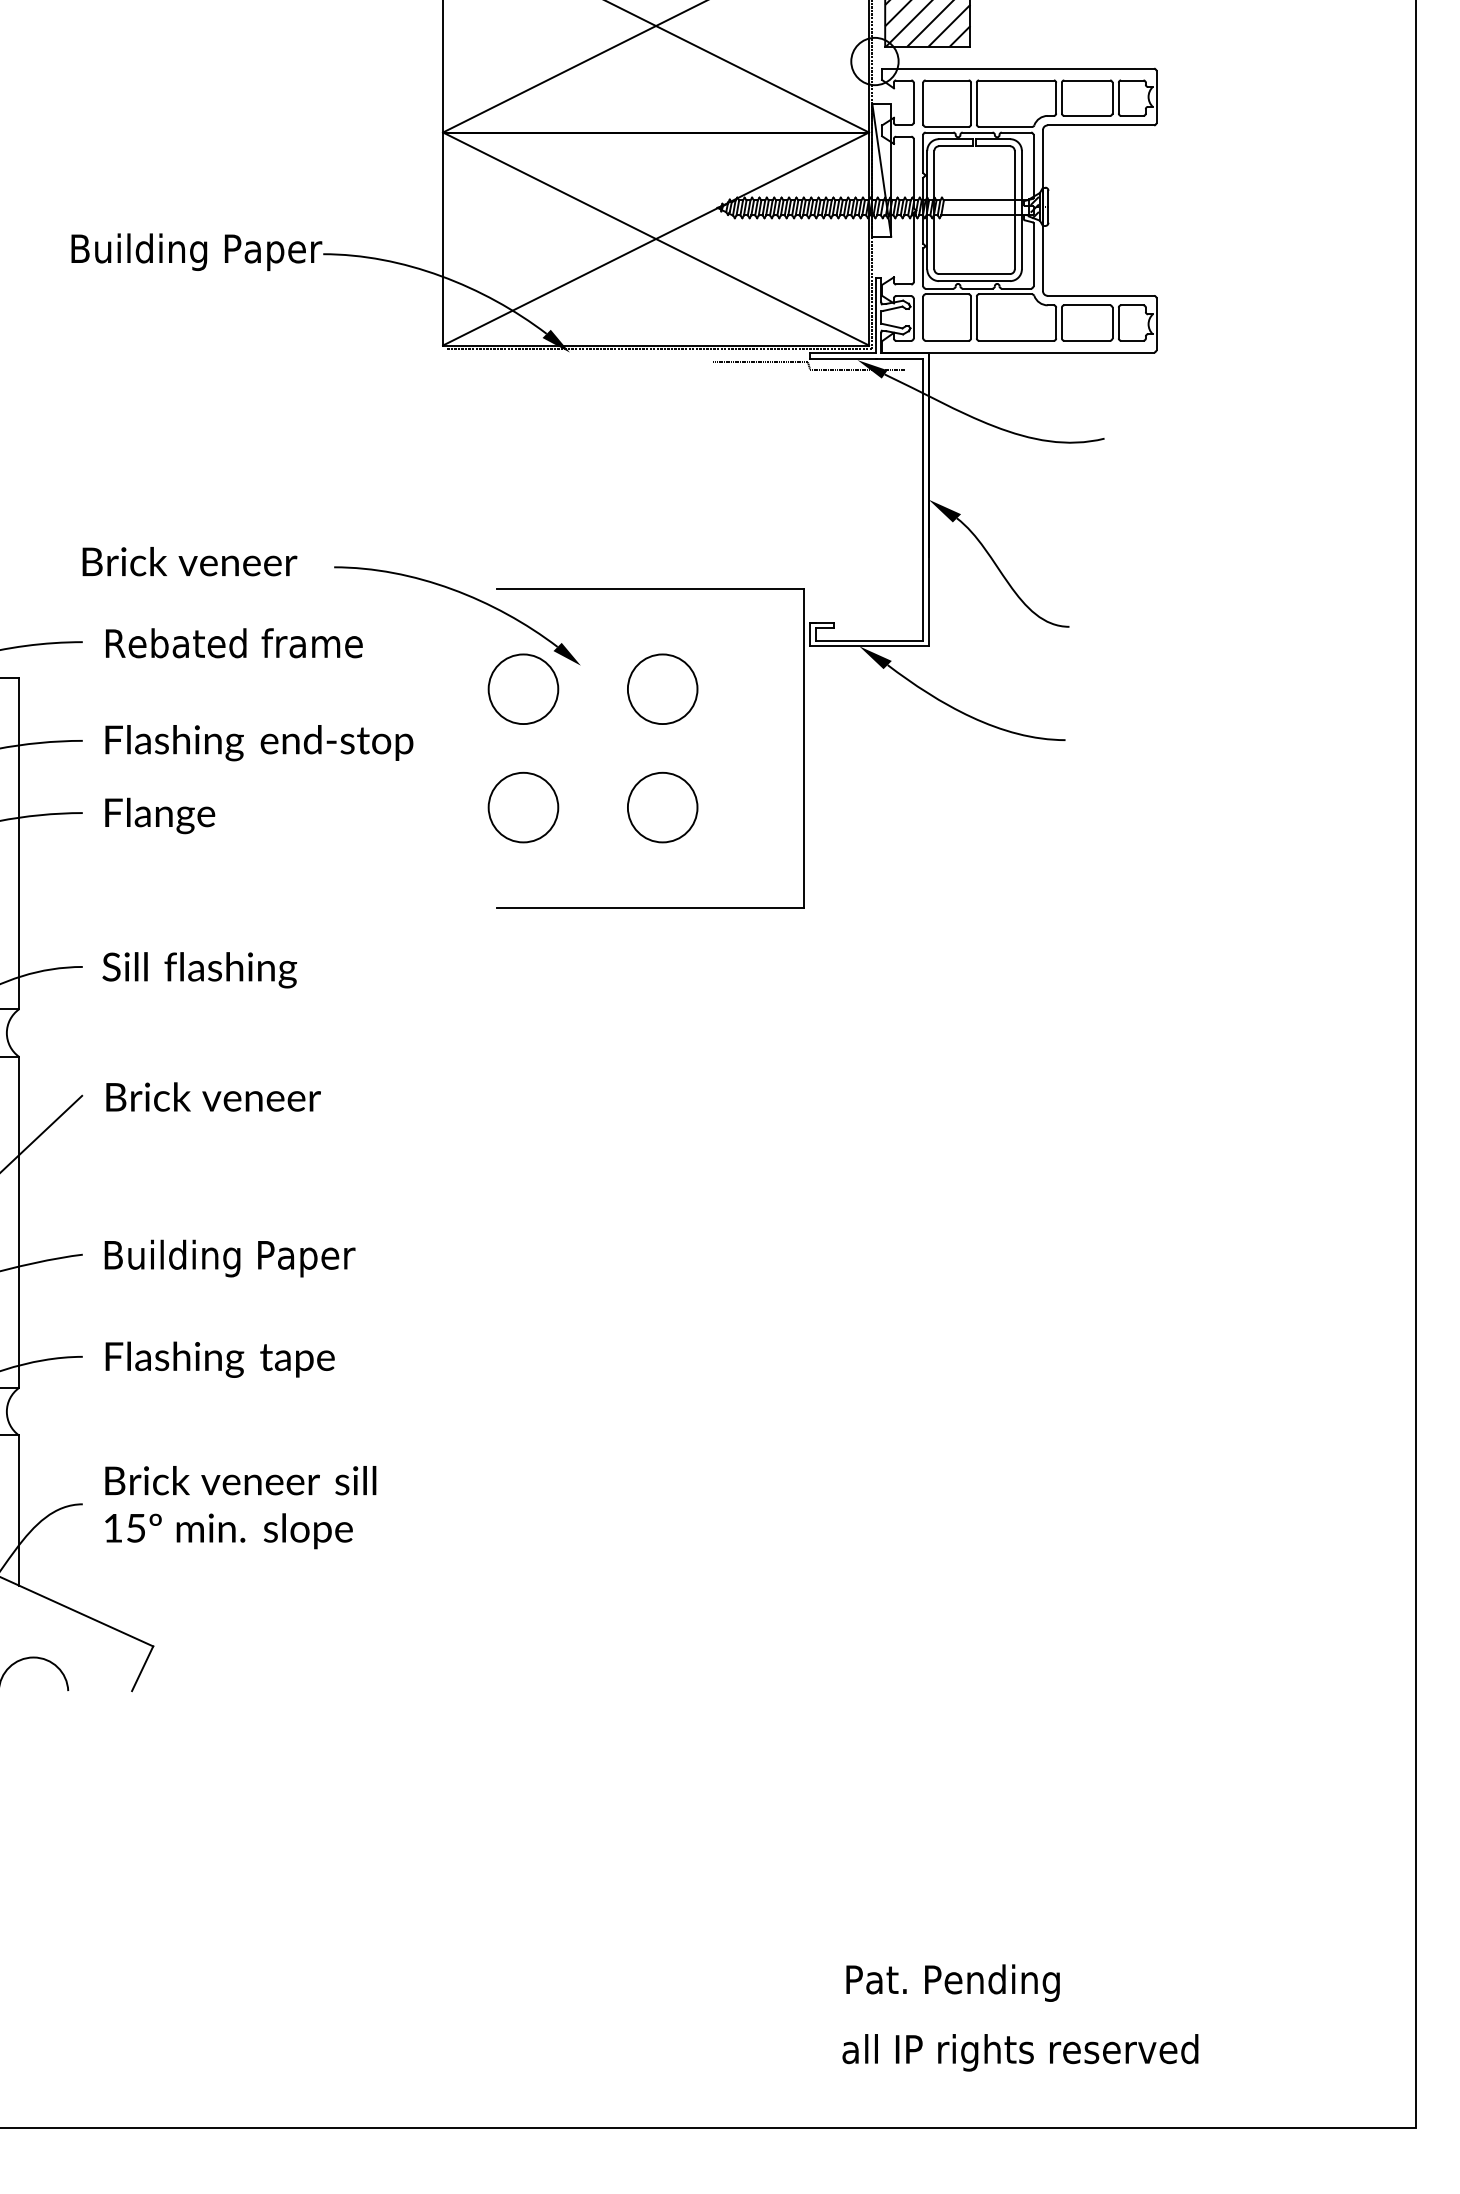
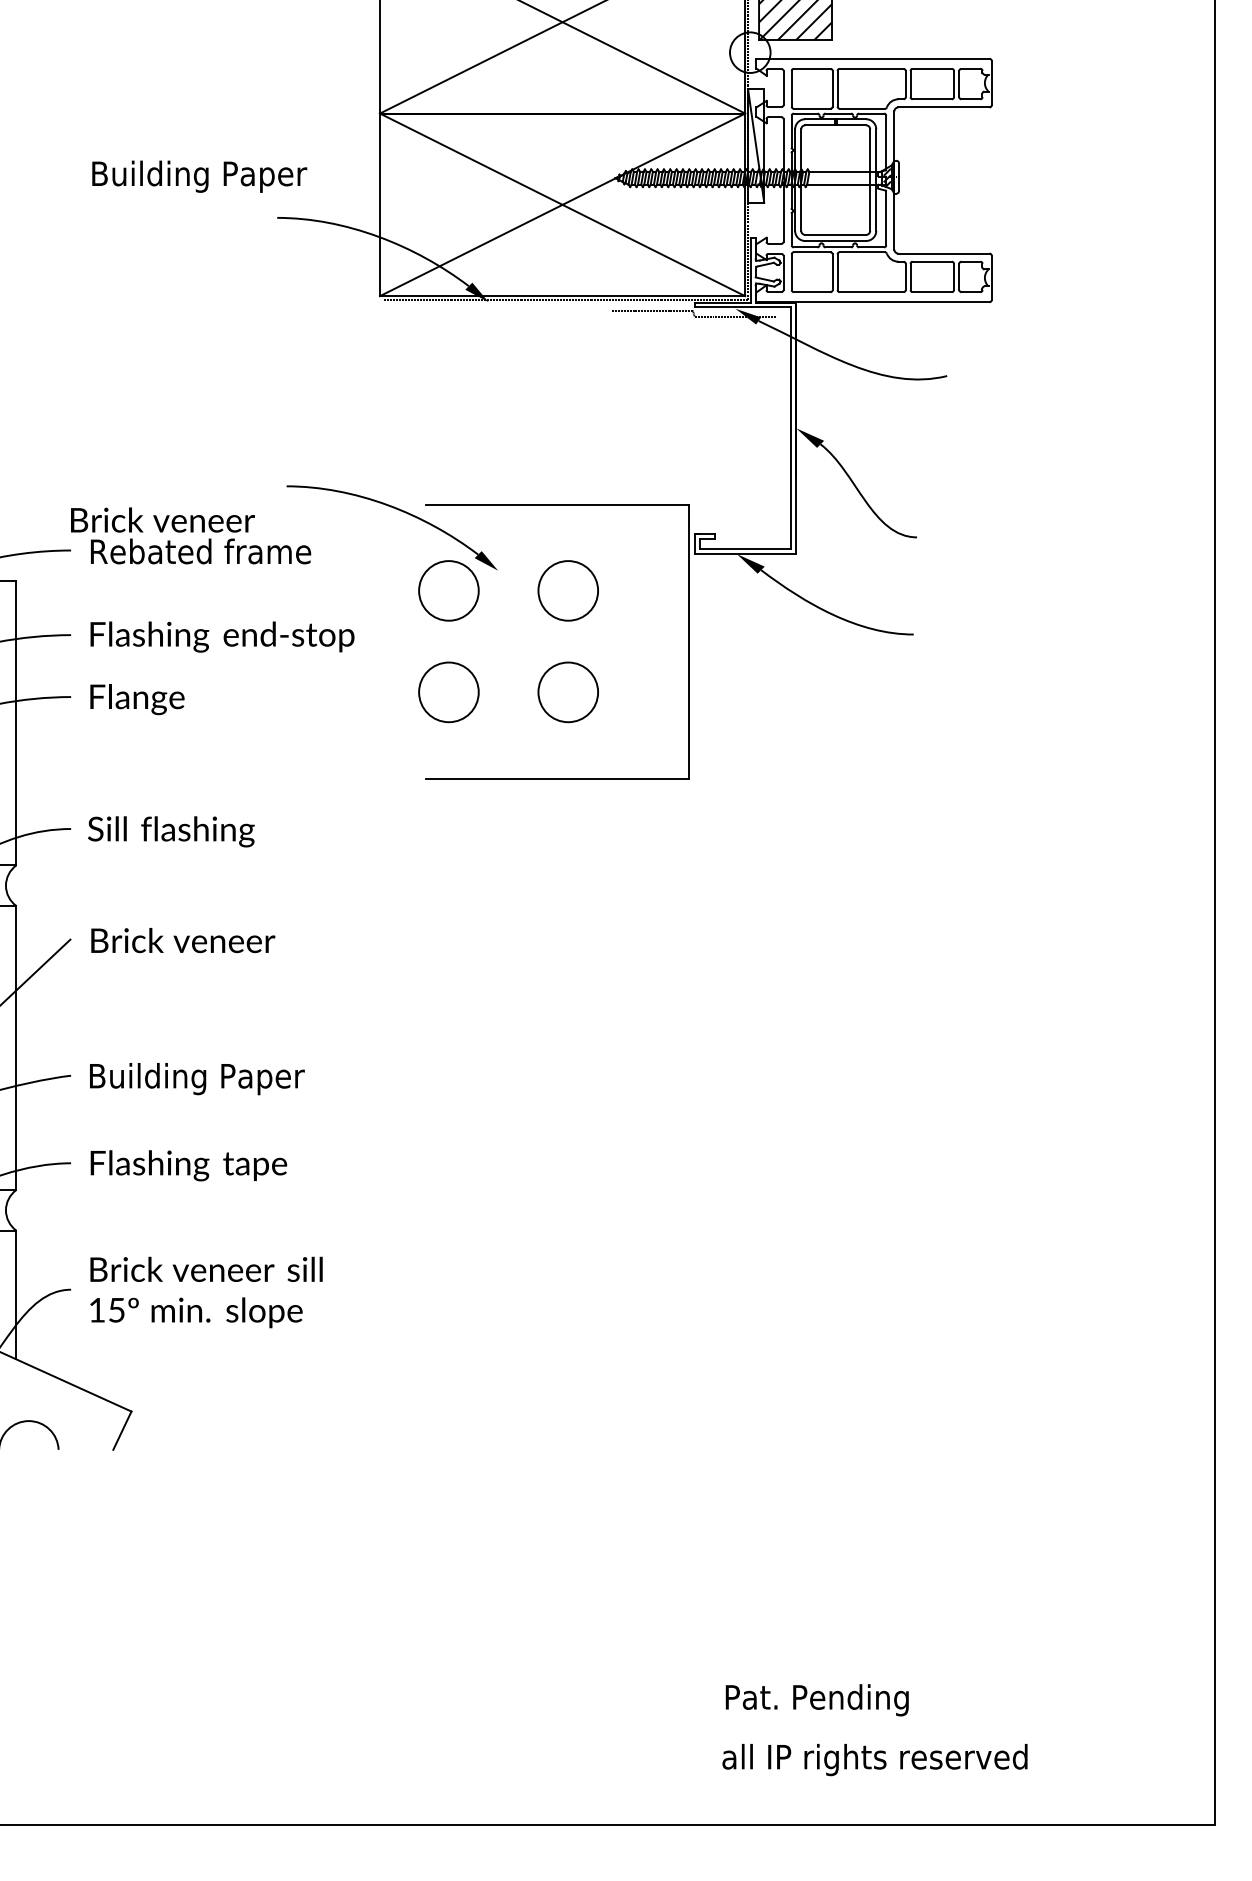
text: (196, 251) -> (199, 176), moved
text: (189, 561) -> (162, 519), moved

